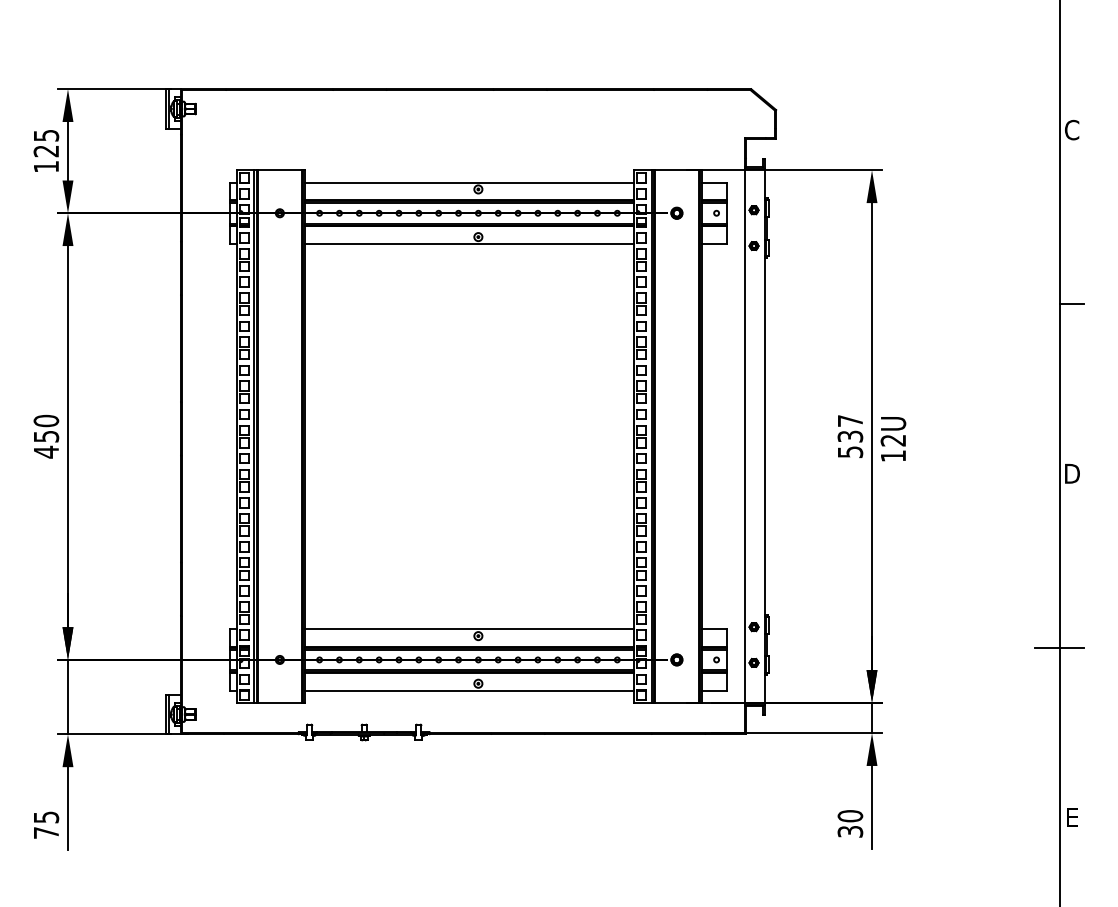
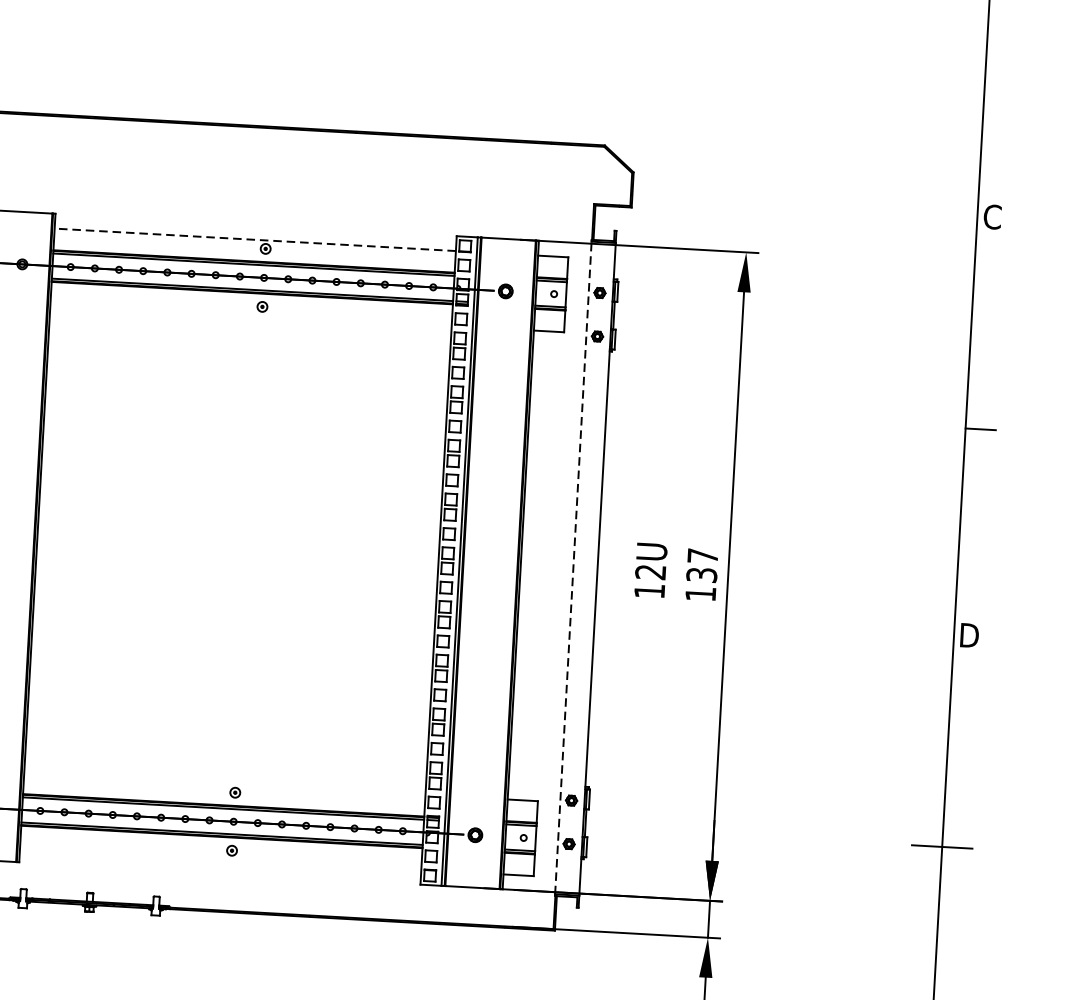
line: (469, 182) -> (255, 239), solid -> dashed
line: (469, 244) -> (251, 315), removed
line: (744, 436) -> (572, 567), solid -> dashed
text: (893, 439) -> (650, 570), moved
text: (850, 452) -> (700, 594), 537 -> 137
line: (469, 629) -> (224, 784), removed
line: (469, 690) -> (220, 858), removed

